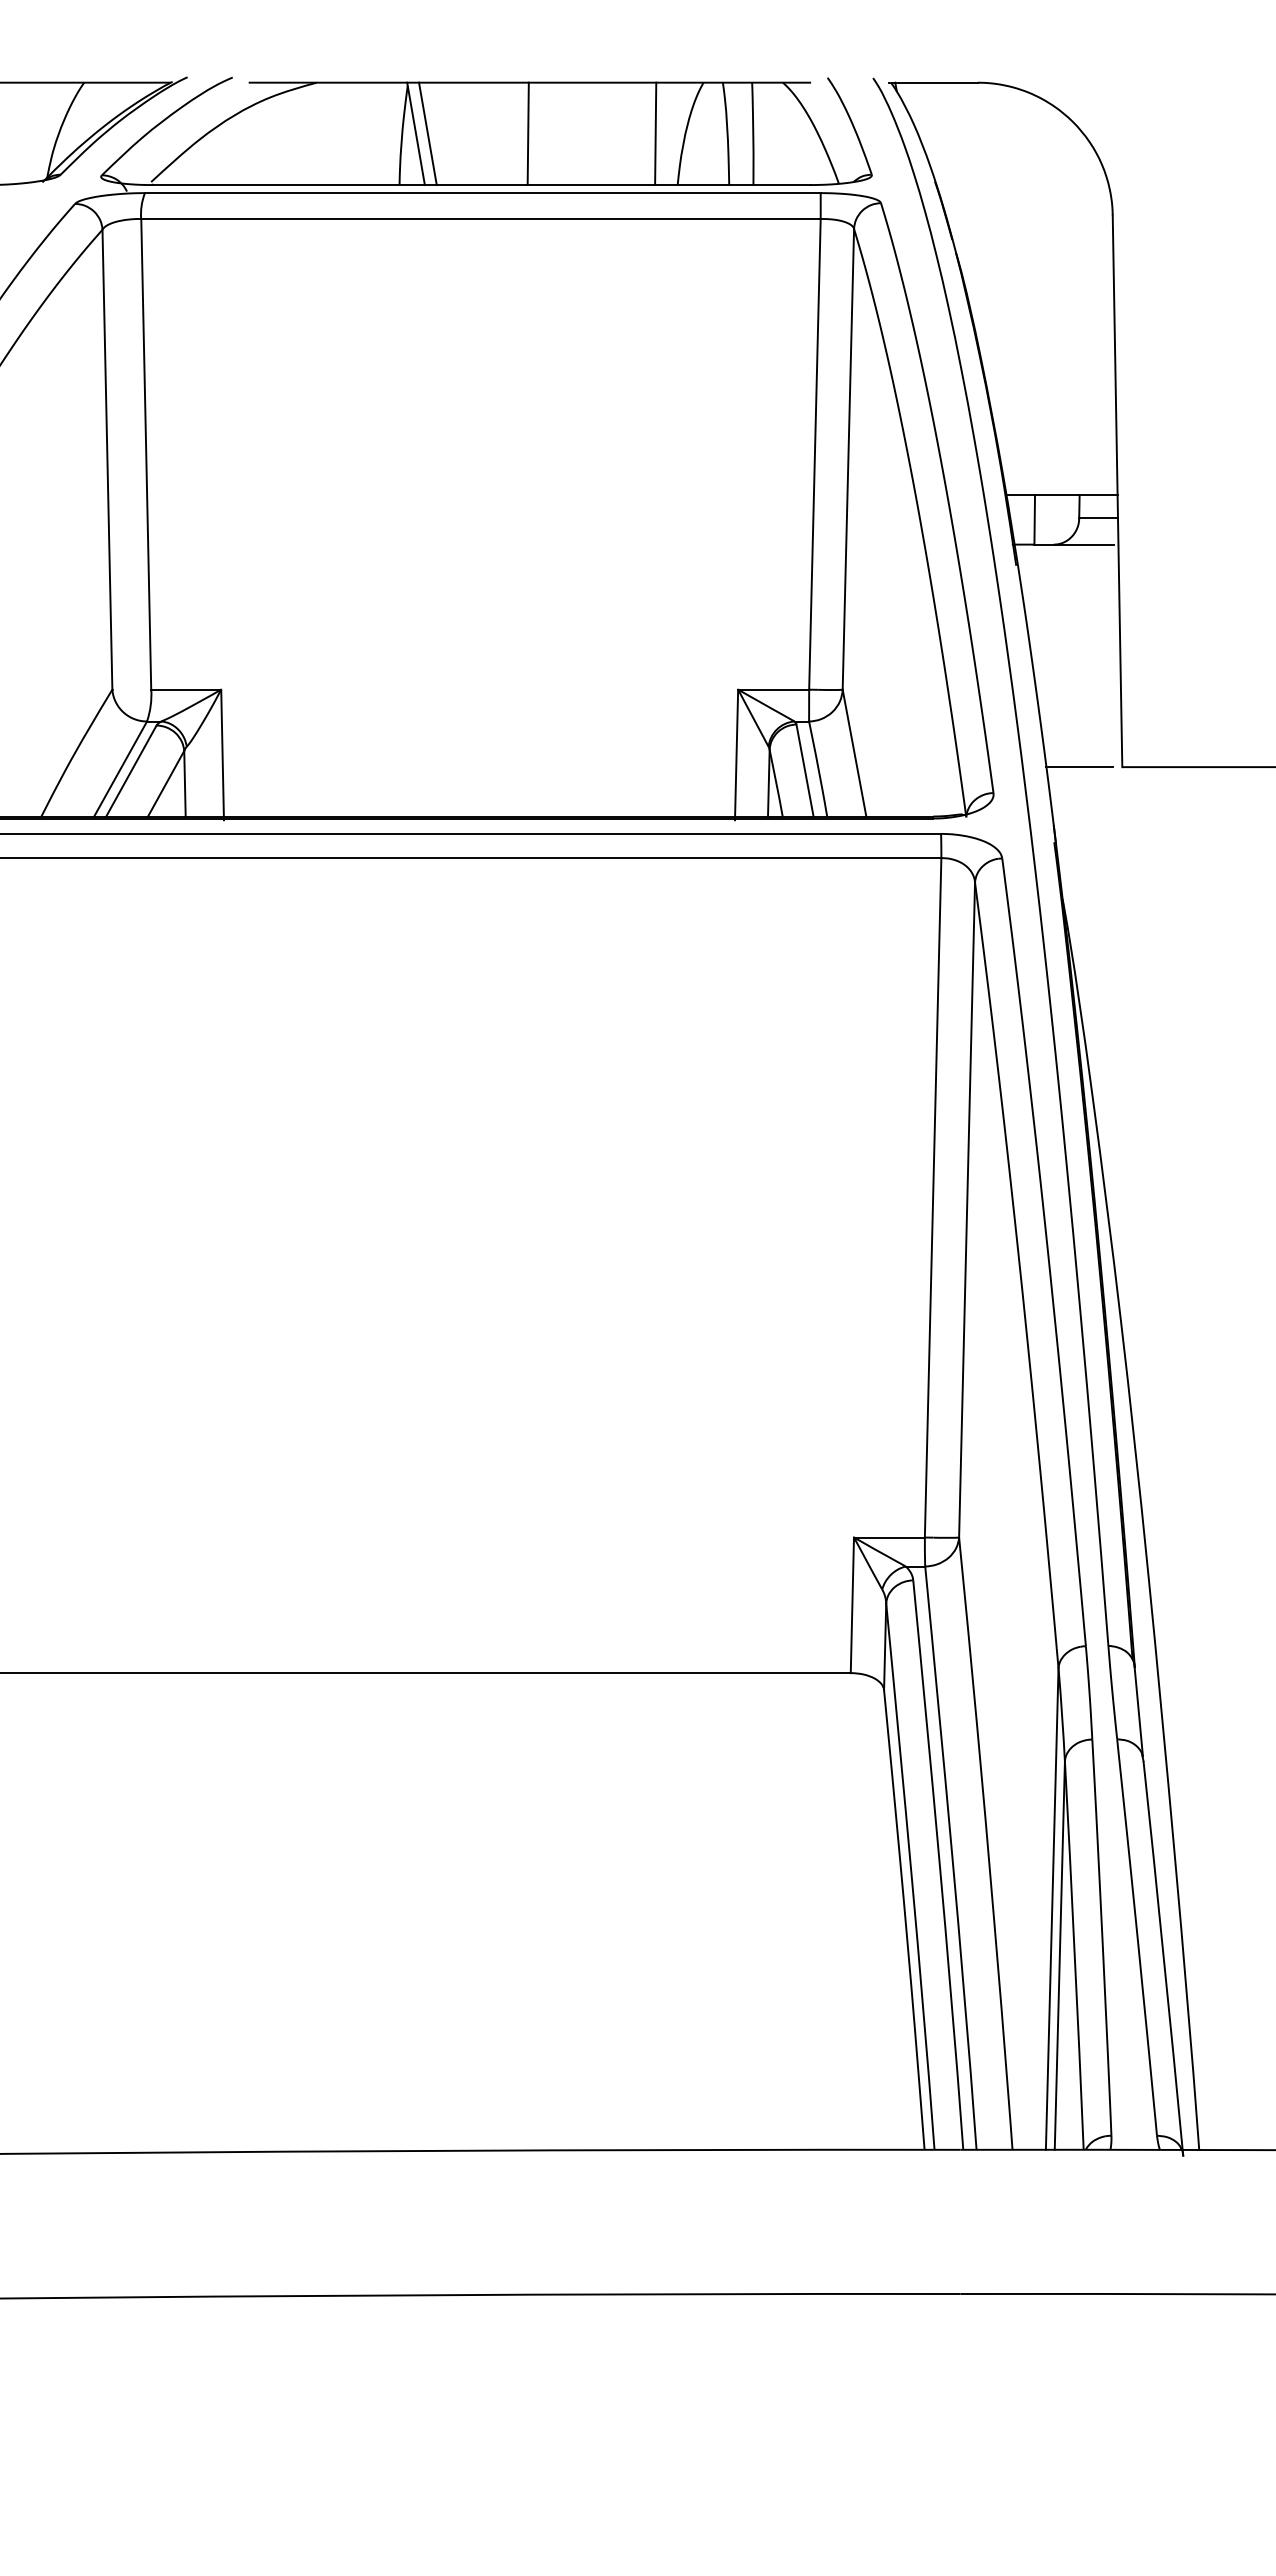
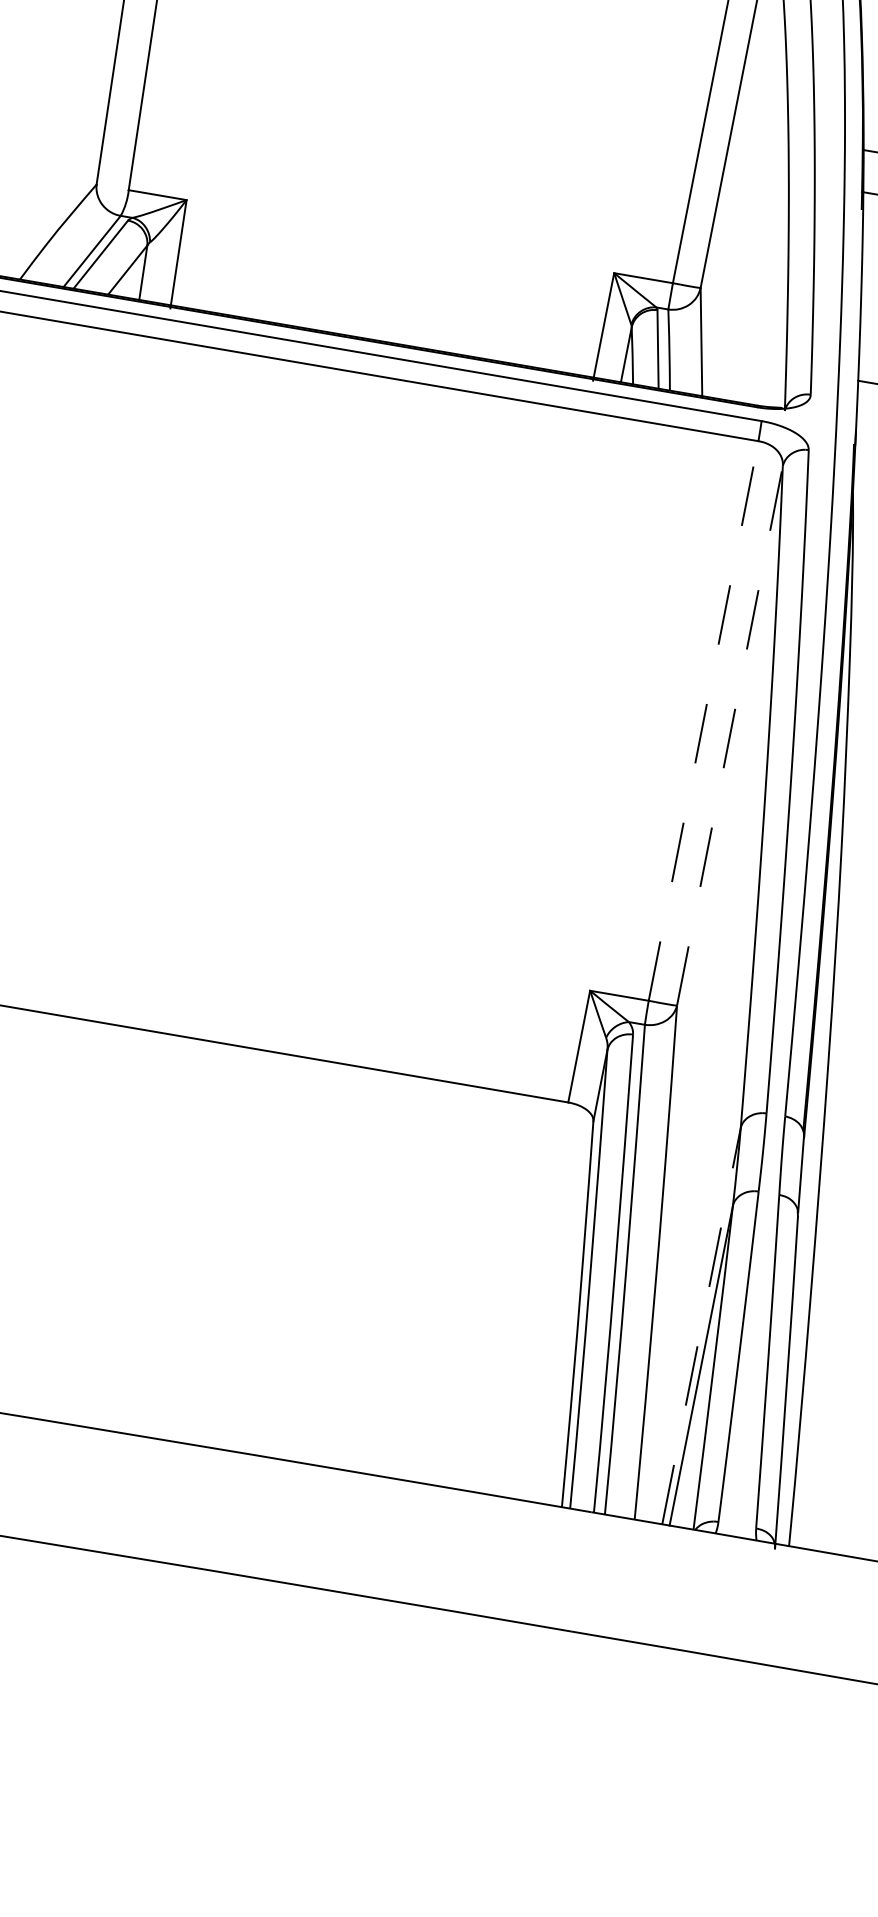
line: (933, 1197) -> (703, 720), solid -> dashed
line: (967, 1210) -> (730, 736), solid -> dashed
line: (1052, 1909) -> (701, 1326), solid -> dashed

